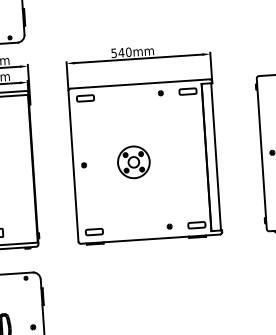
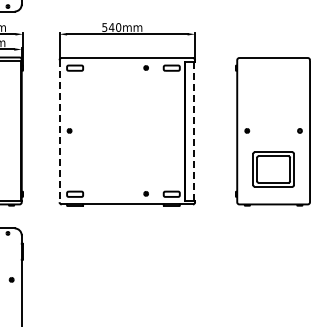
line: (216, 157) -> (194, 131), solid -> dashed
part: (133, 161) -> (116, 130), removed
line: (73, 166) -> (59, 131), solid -> dashed

